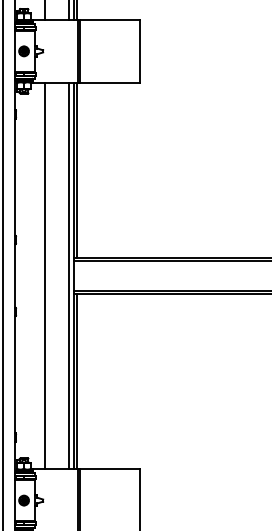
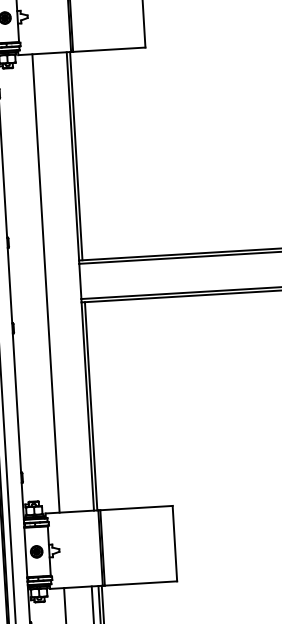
line: (68, 275) -> (73, 281), removed

